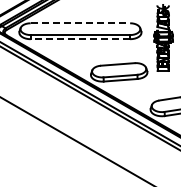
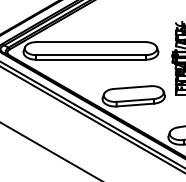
line: (80, 23) -> (91, 42), dashed -> solid
line: (80, 39) -> (91, 60), dashed -> solid

